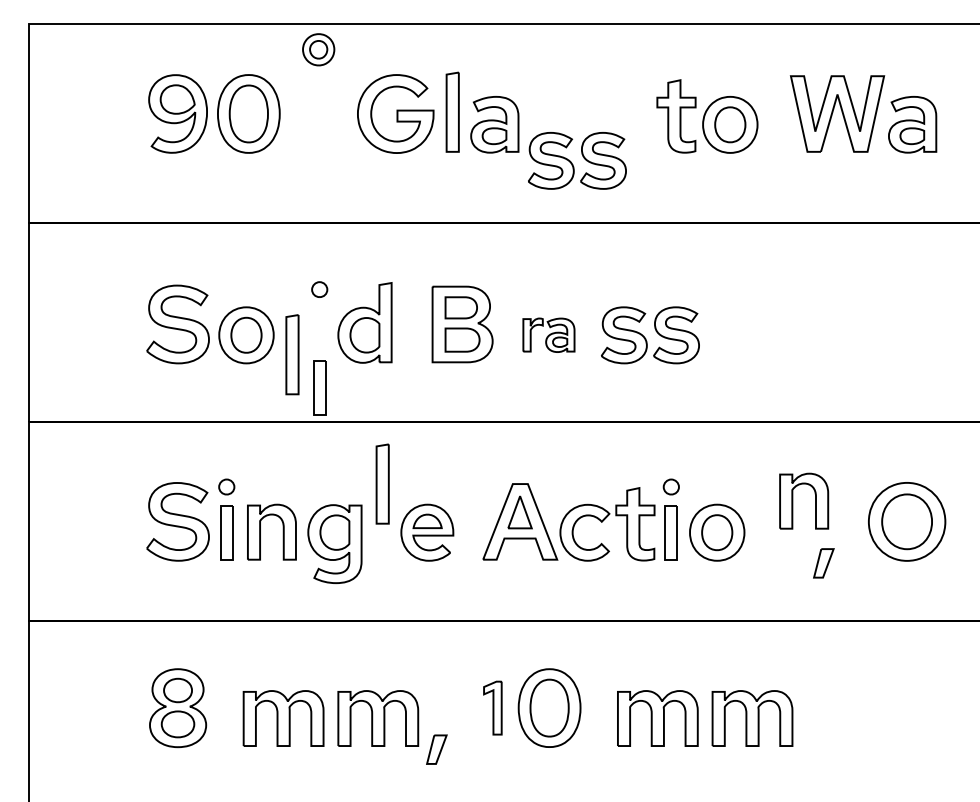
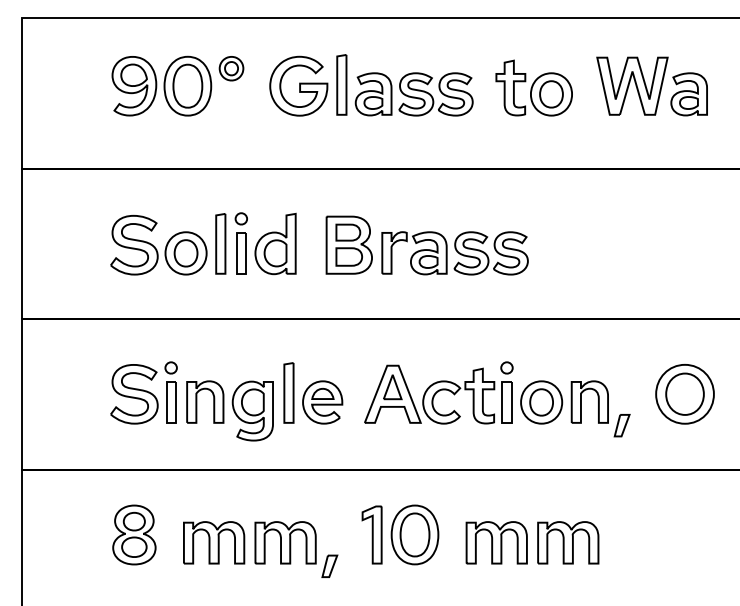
part: (318, 49) -> (231, 68), moved
part: (577, 160) -> (436, 94), moved
part: (548, 335) -> (414, 253), size x1.67
part: (292, 354) -> (220, 243), moved
part: (319, 387) -> (241, 252), moved
part: (382, 483) -> (288, 392), moved
part: (793, 500) -> (581, 401), moved
part: (492, 707) -> (371, 534), size x1.43

